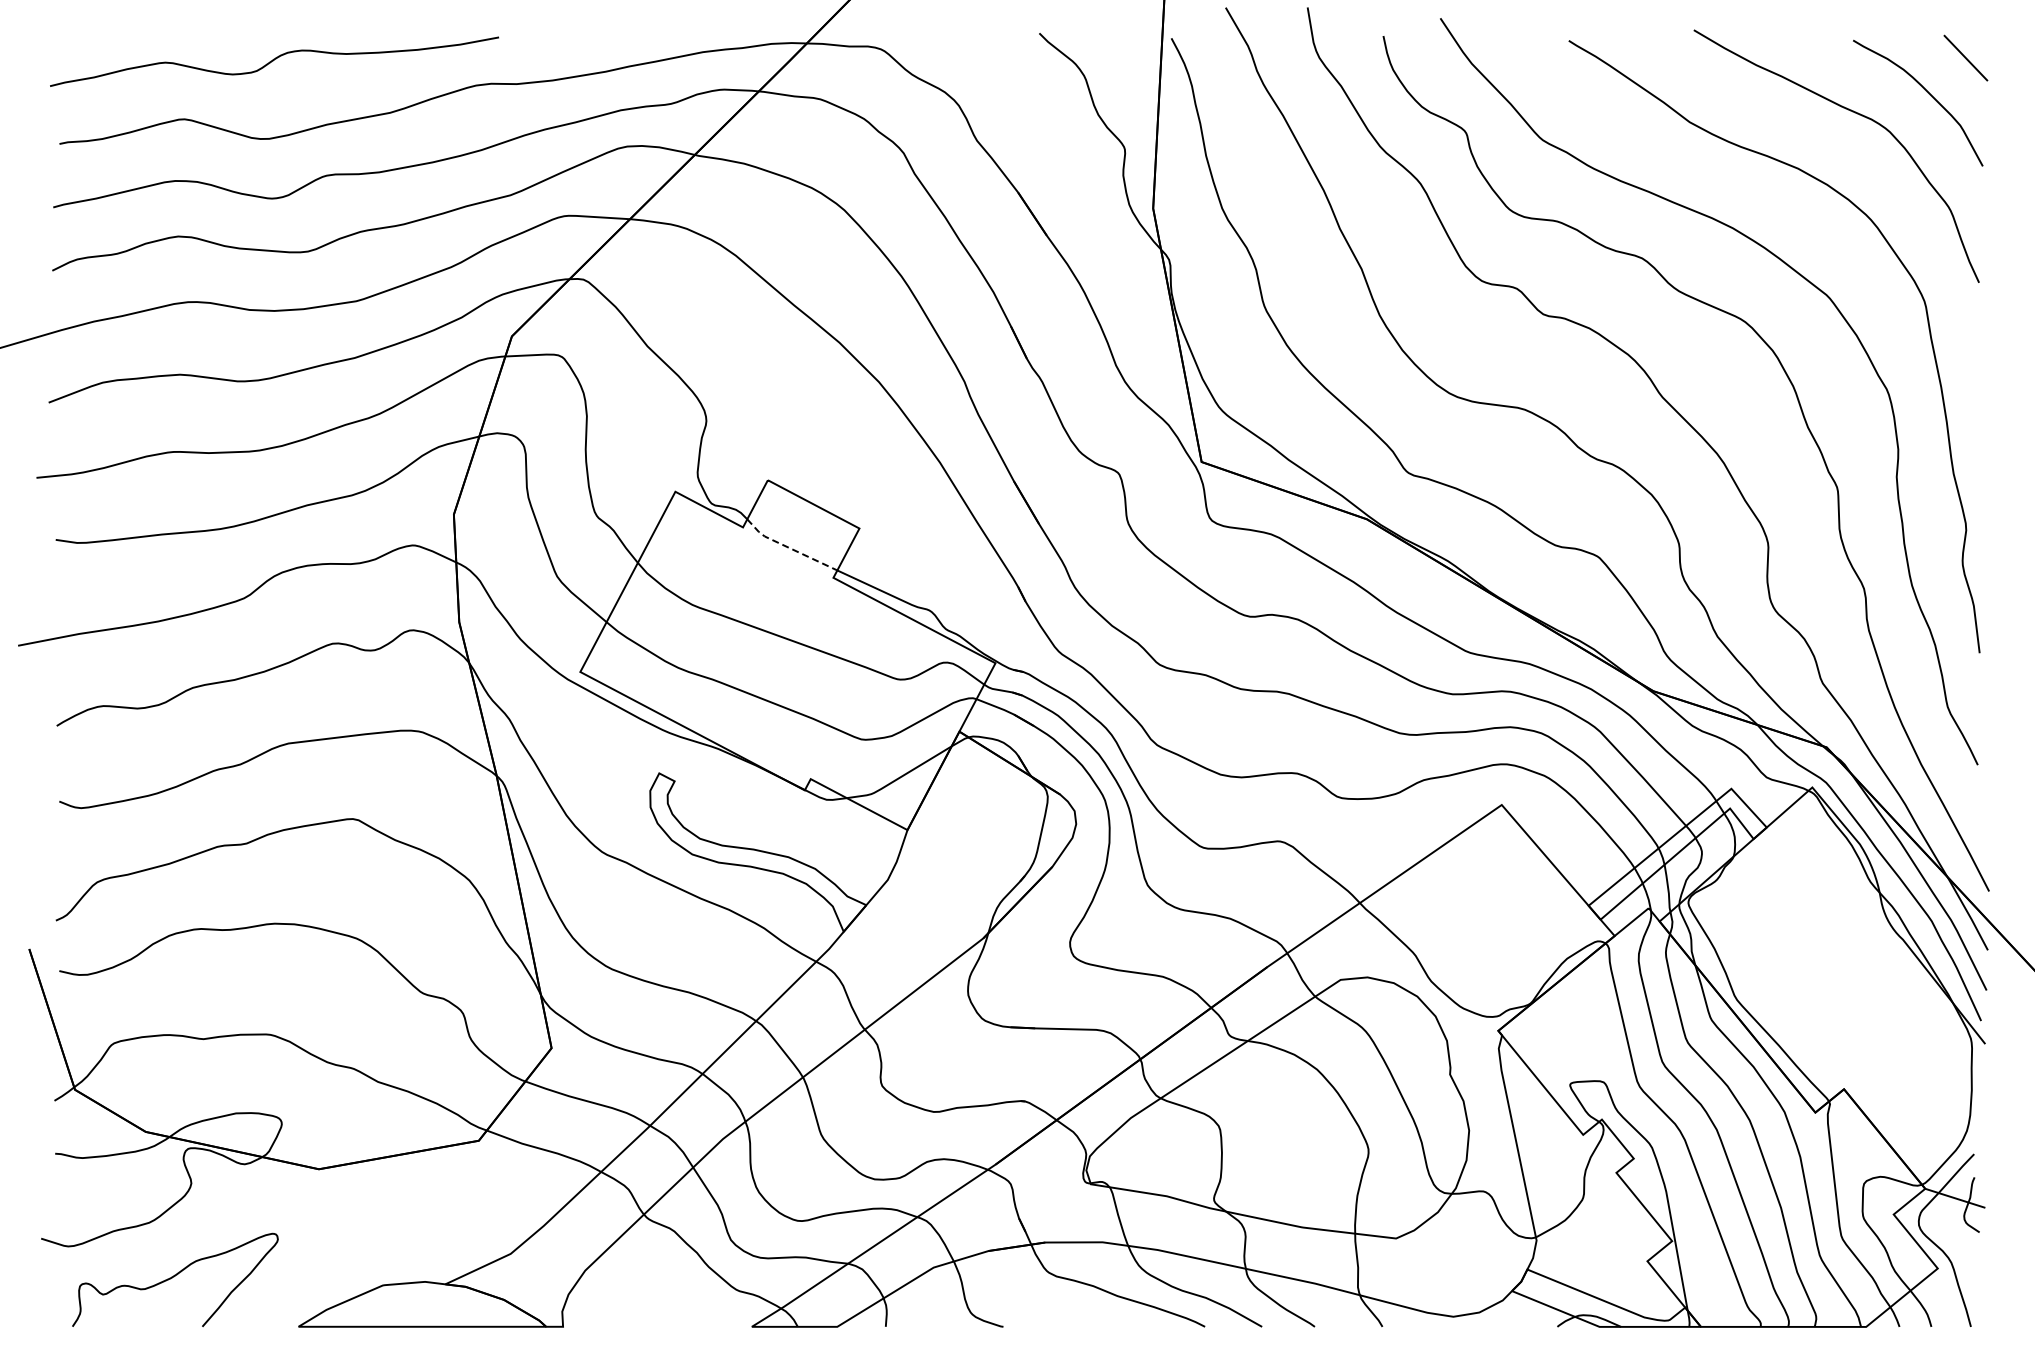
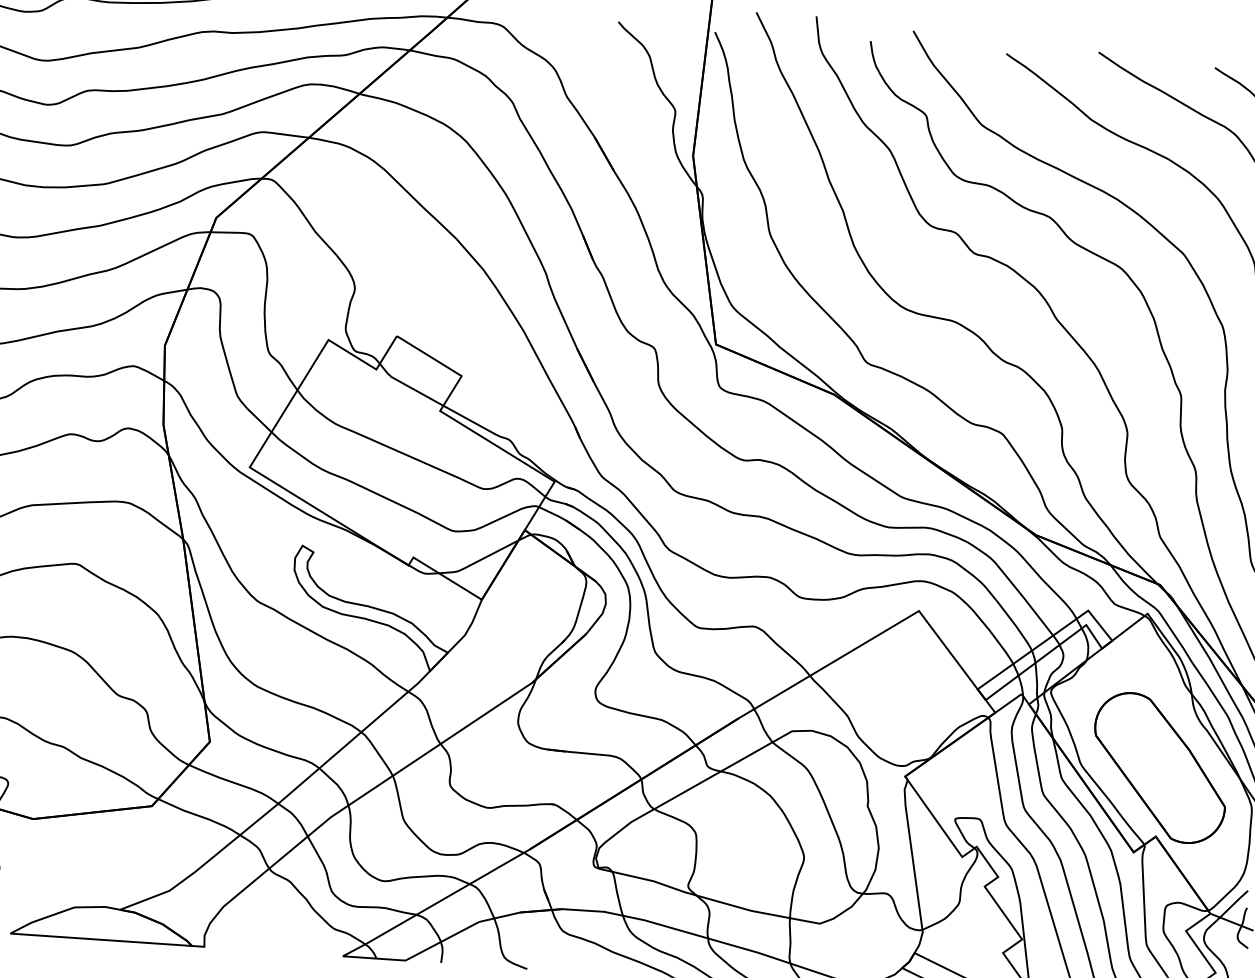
line: (788, 547) -> (408, 386), dashed -> solid
part: (1843, 995) -> (1160, 767), added

